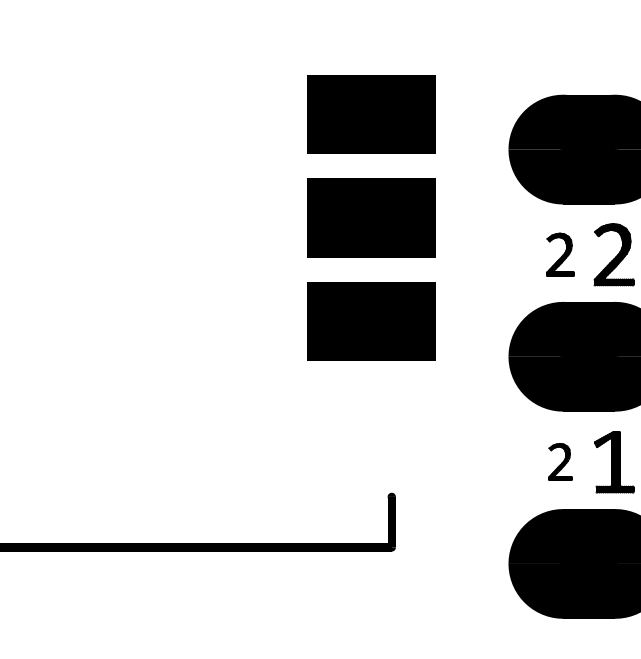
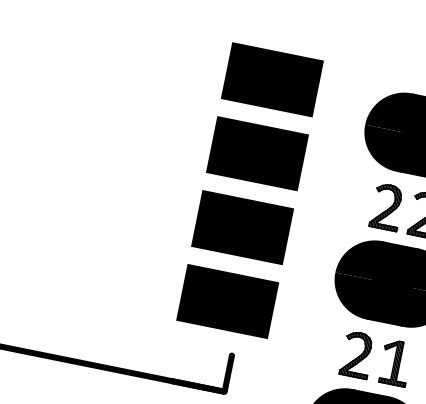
part: (560, 254) -> (387, 206), size x1.43
part: (371, 424) -> (227, 301), added
part: (560, 461) -> (357, 354), size x1.67

